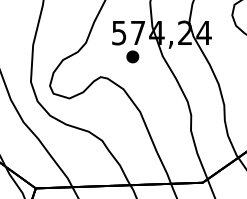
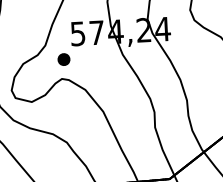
part: (132, 56) -> (63, 59), moved

